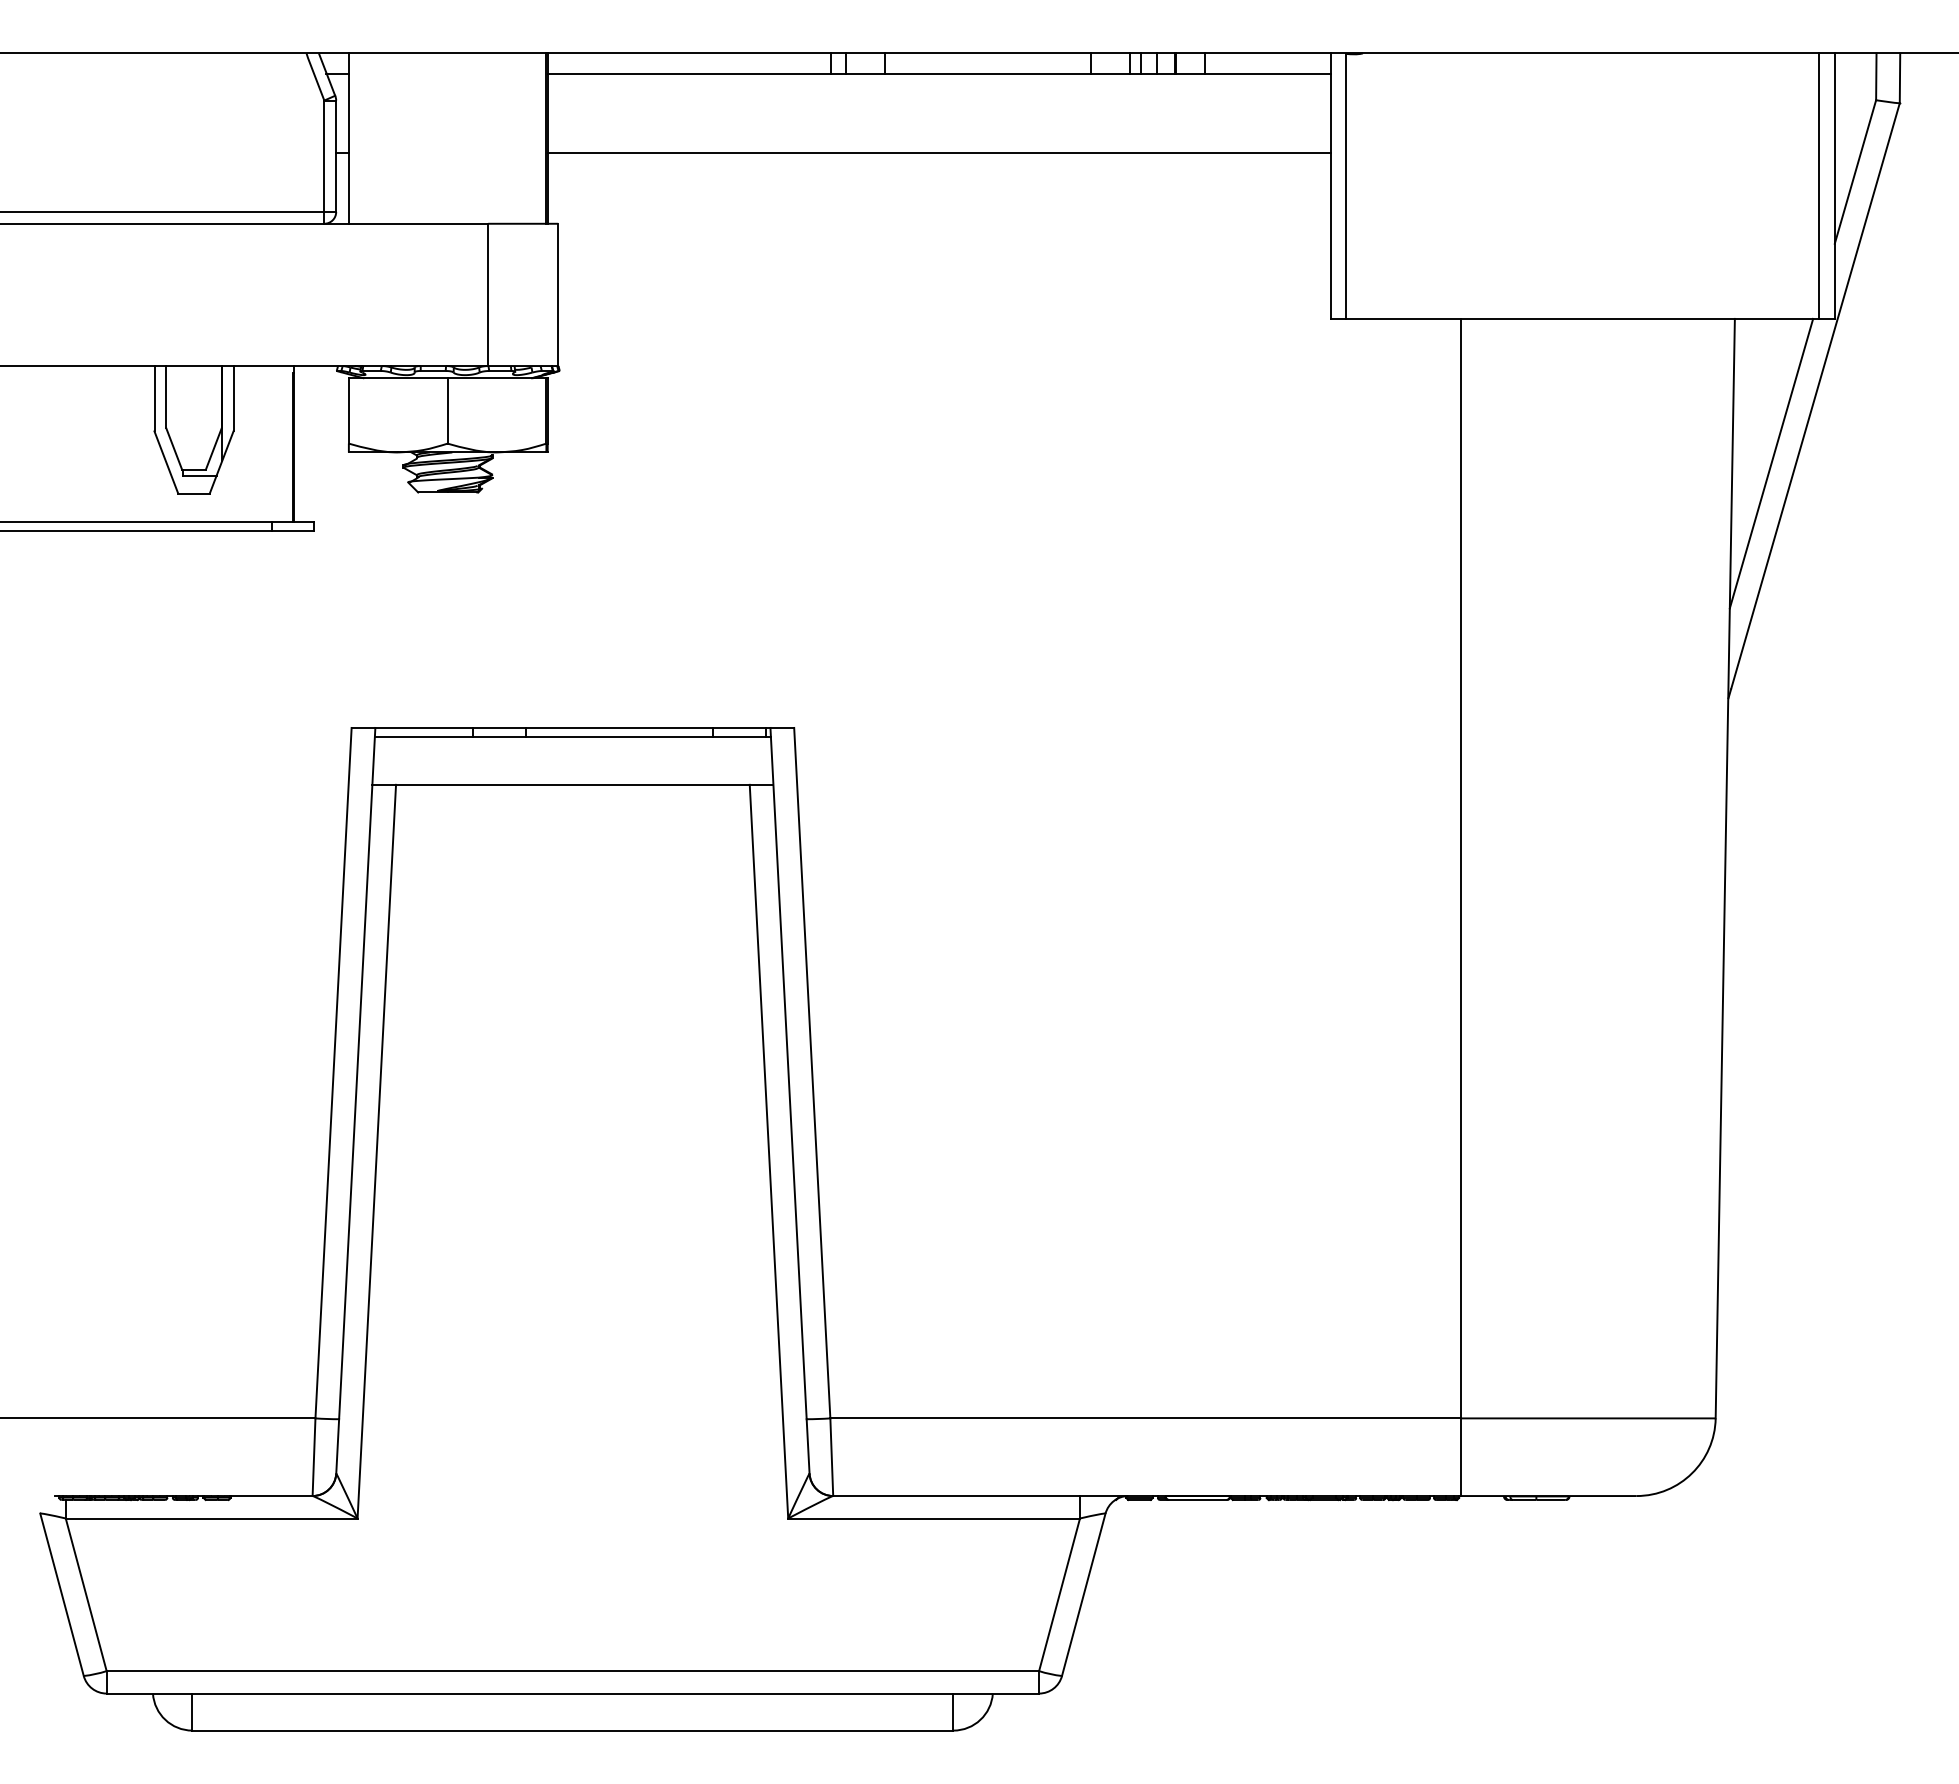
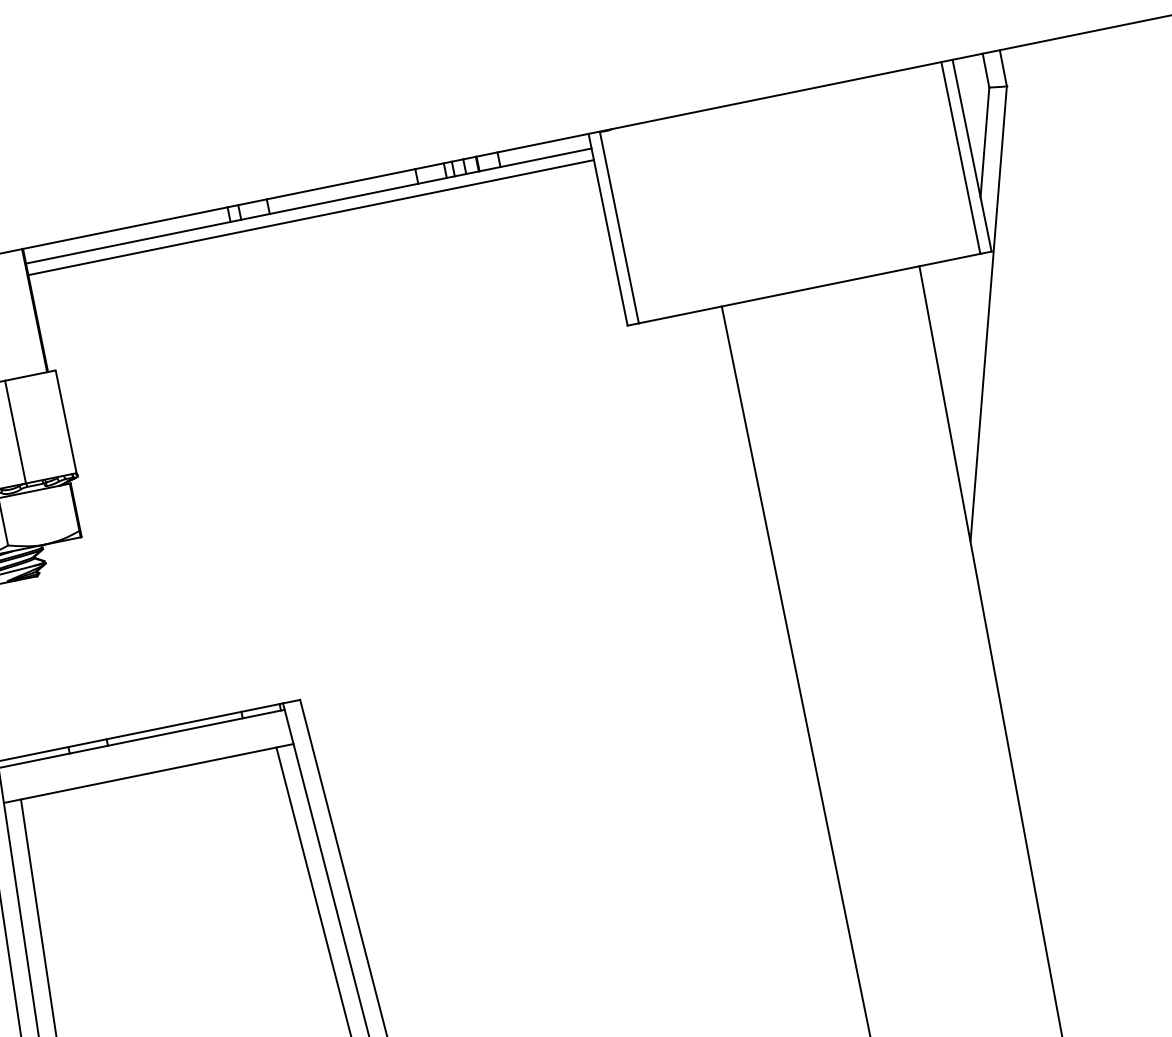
line: (938, 152) -> (310, 217), moved
line: (1771, 463) -> (967, 365), removed

